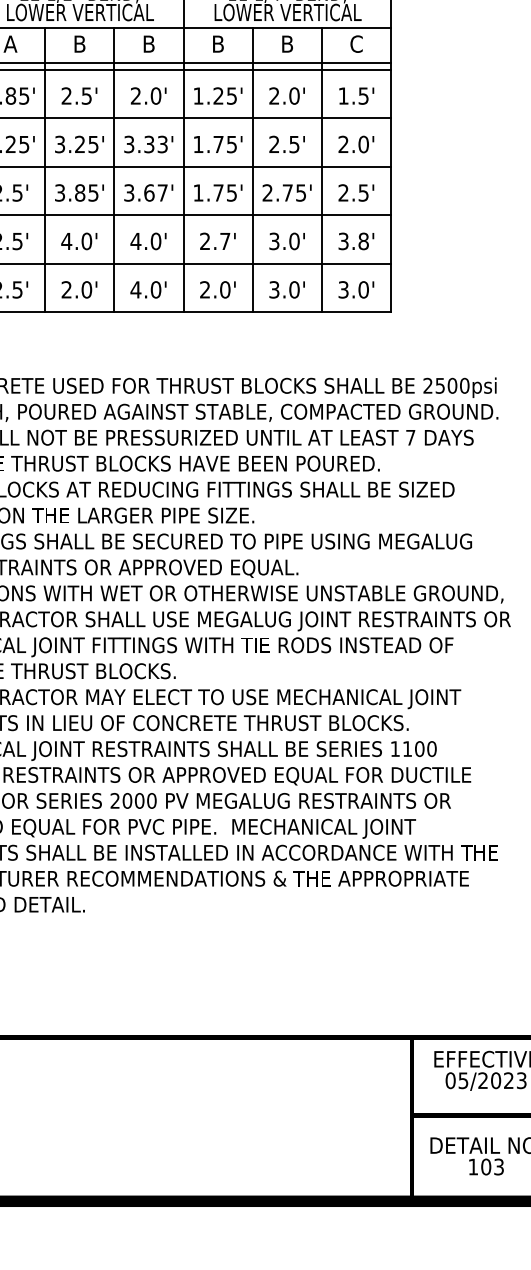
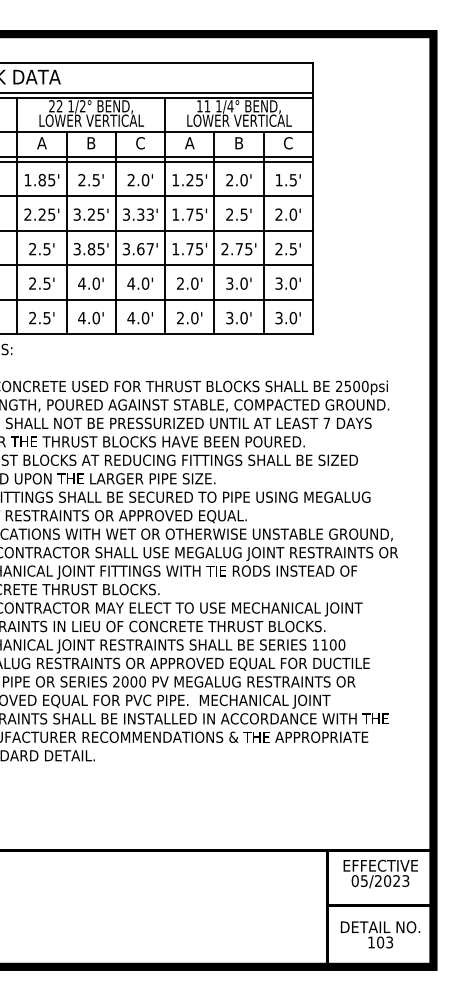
text: (148, 44) -> (140, 143), B -> C
text: (217, 44) -> (189, 143), B -> A
text: (224, 241) -> (194, 283), 2.7' -> 2.0'
text: (363, 241) -> (293, 283), 3.8' -> 3.0'
text: (66, 288) -> (81, 317), 2.0' -> 4.0'

